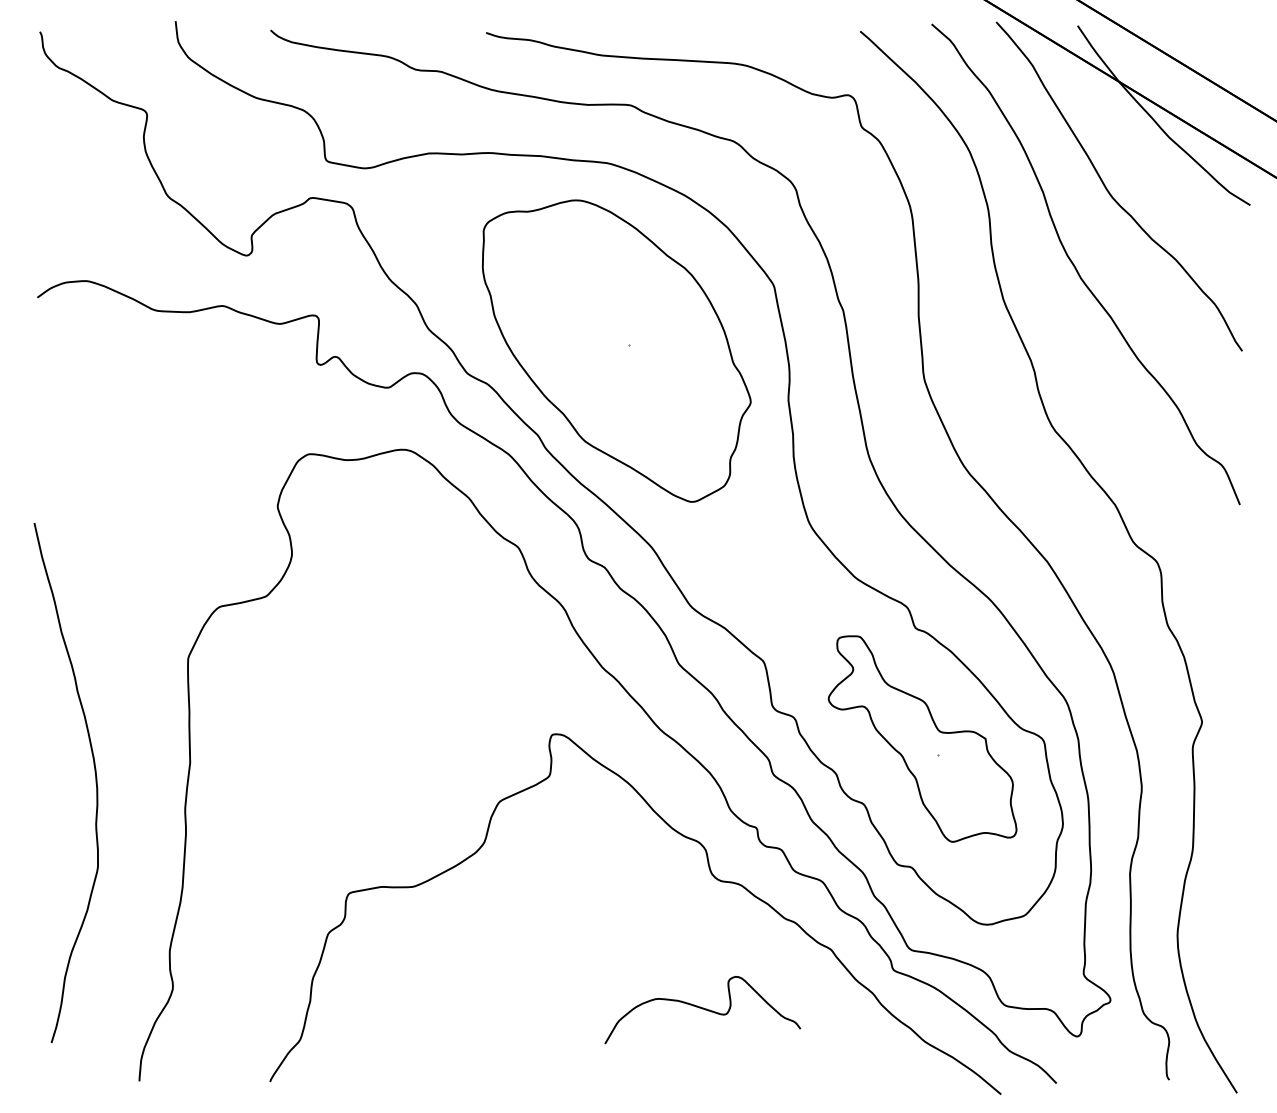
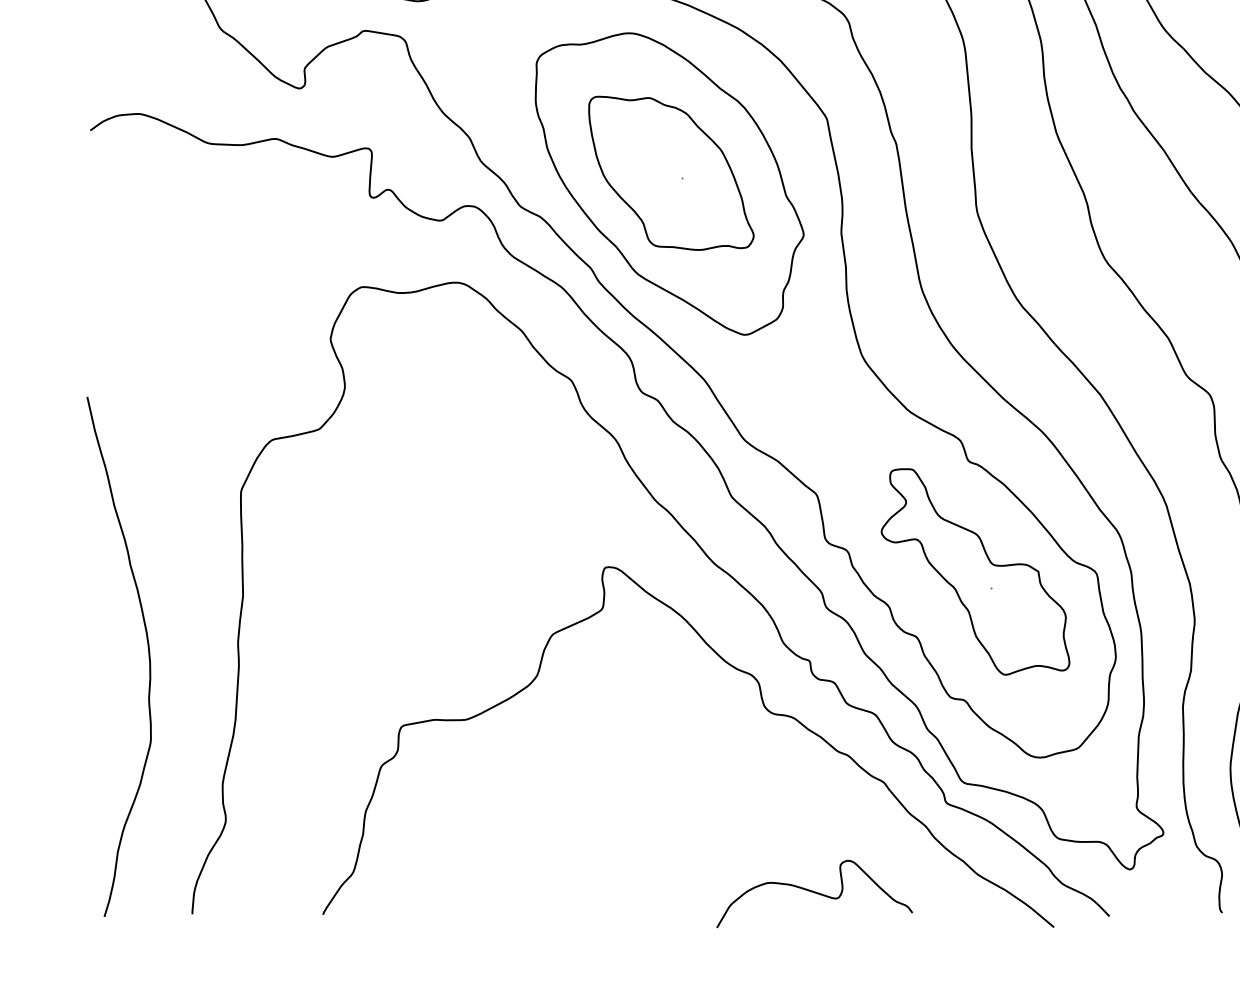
part: (618, 339) -> (671, 172), added
curve: (95, 783) -> (148, 657), moved
curve: (702, 1009) -> (814, 893), moved

